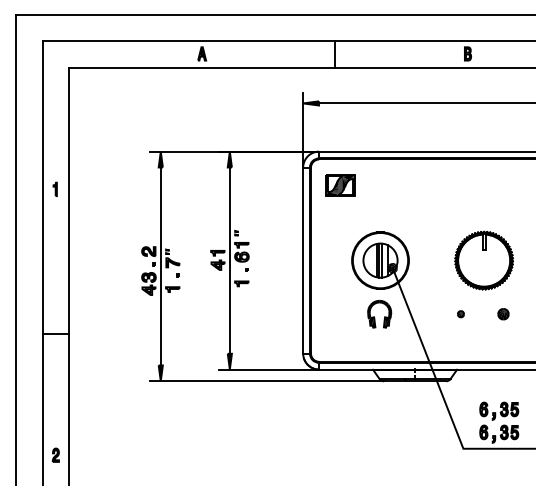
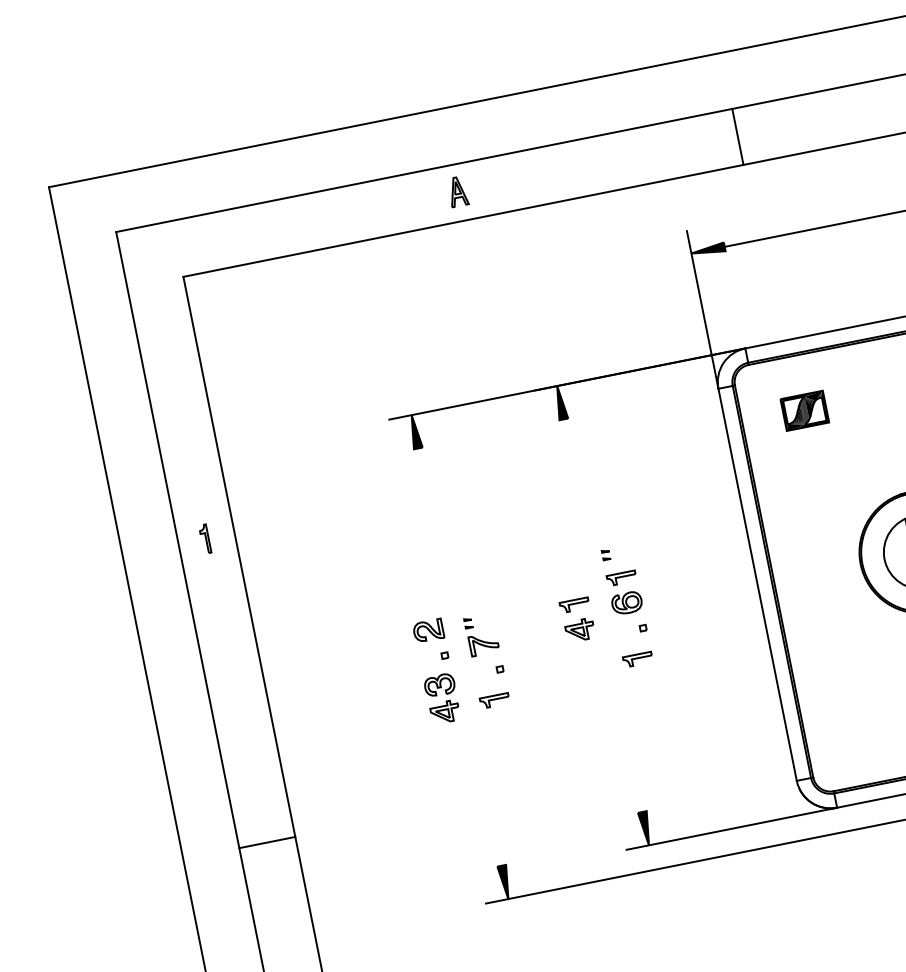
part: (340, 185) -> (804, 410), size x0.7
line: (229, 260) -> (602, 615), removed
line: (160, 266) -> (459, 657), removed

